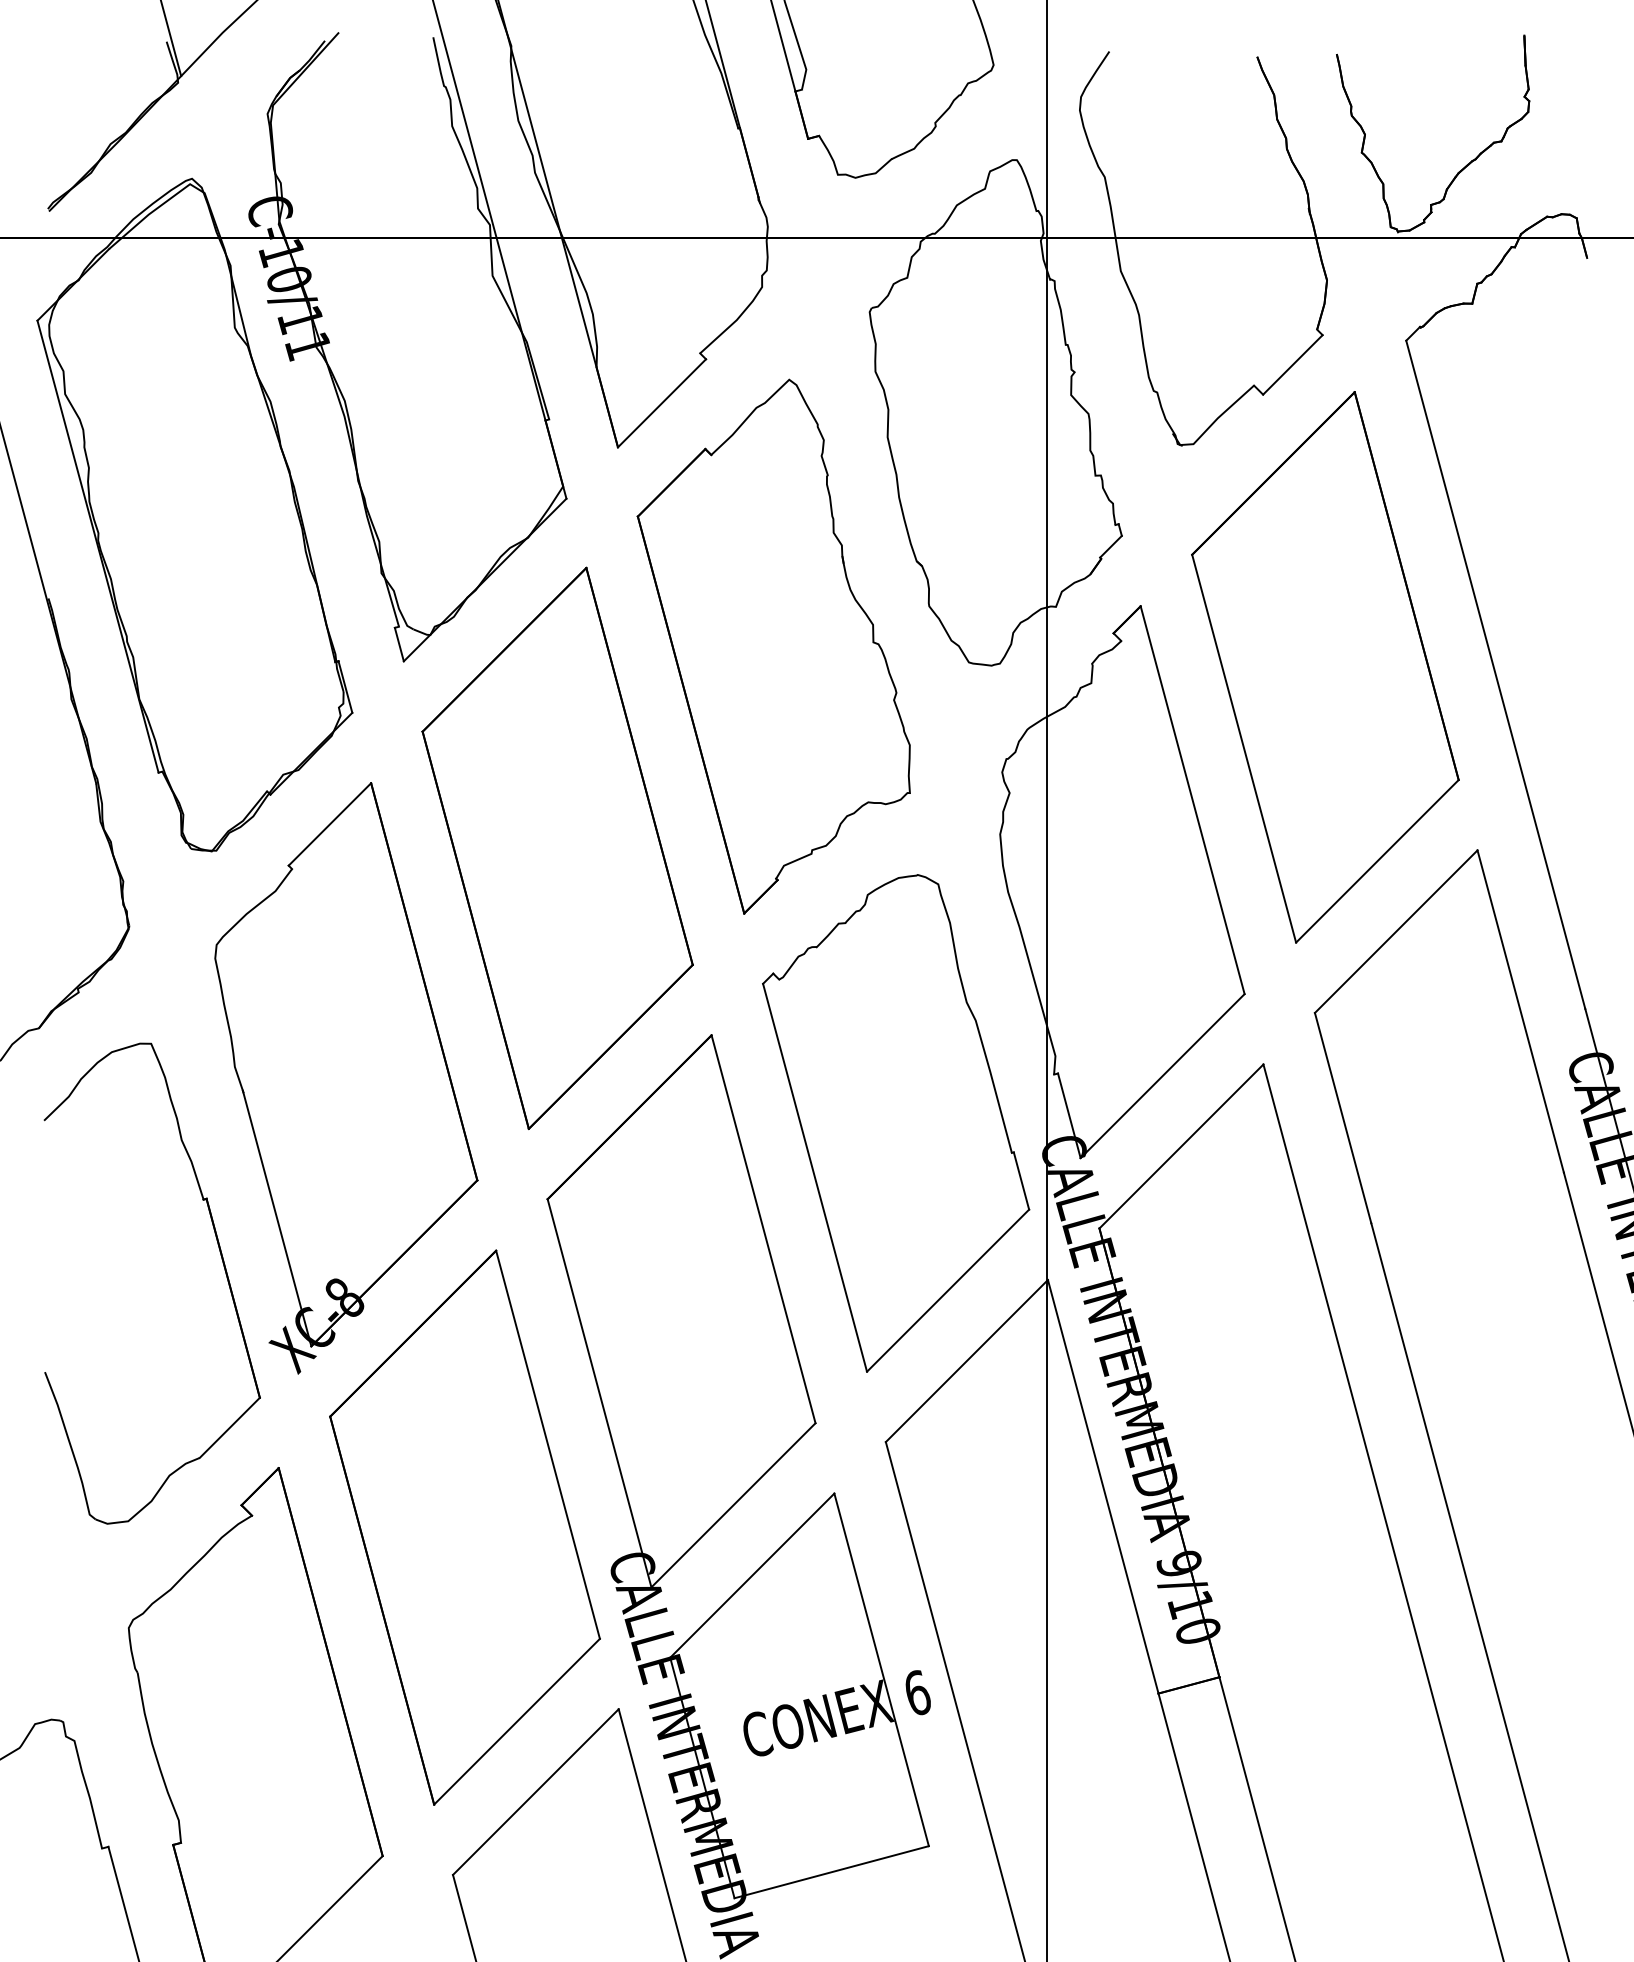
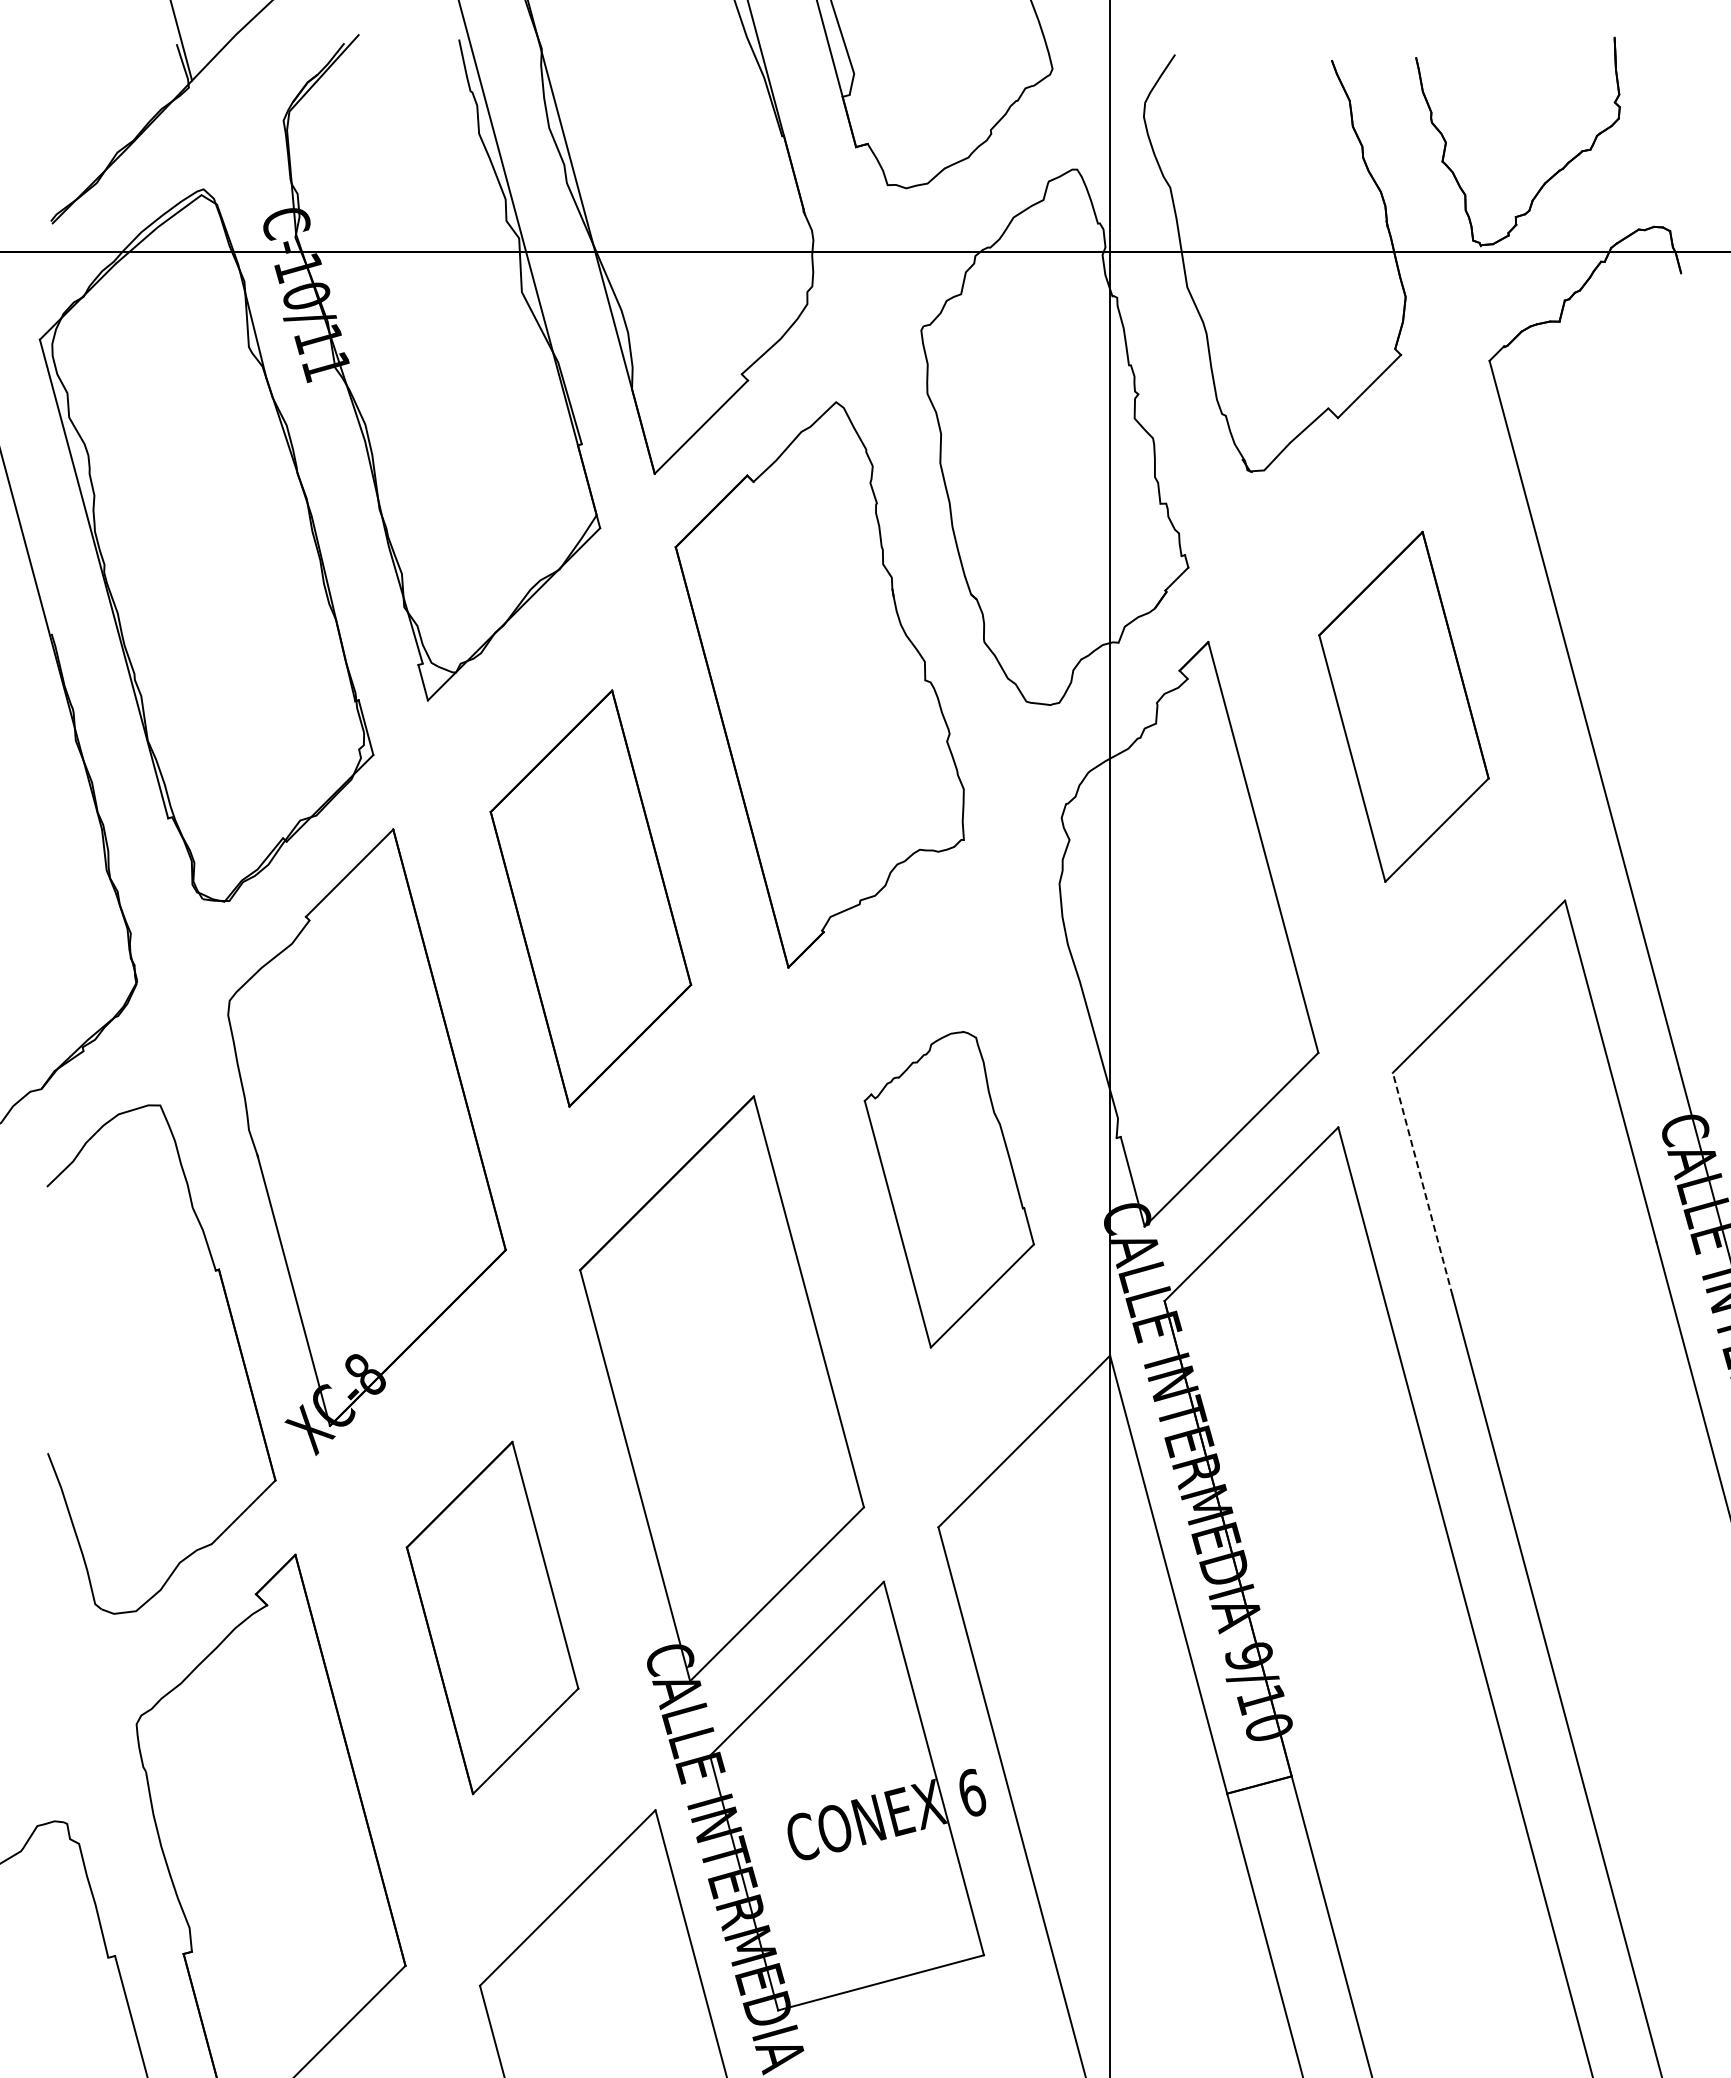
part: (1324, 667) -> (1403, 706), size x0.6
part: (557, 848) -> (590, 898), size x0.7
line: (1342, 1117) -> (1422, 1183), solid -> dashed
part: (896, 1123) -> (949, 1189), size x0.6
part: (464, 1527) -> (492, 1617), size x0.6

